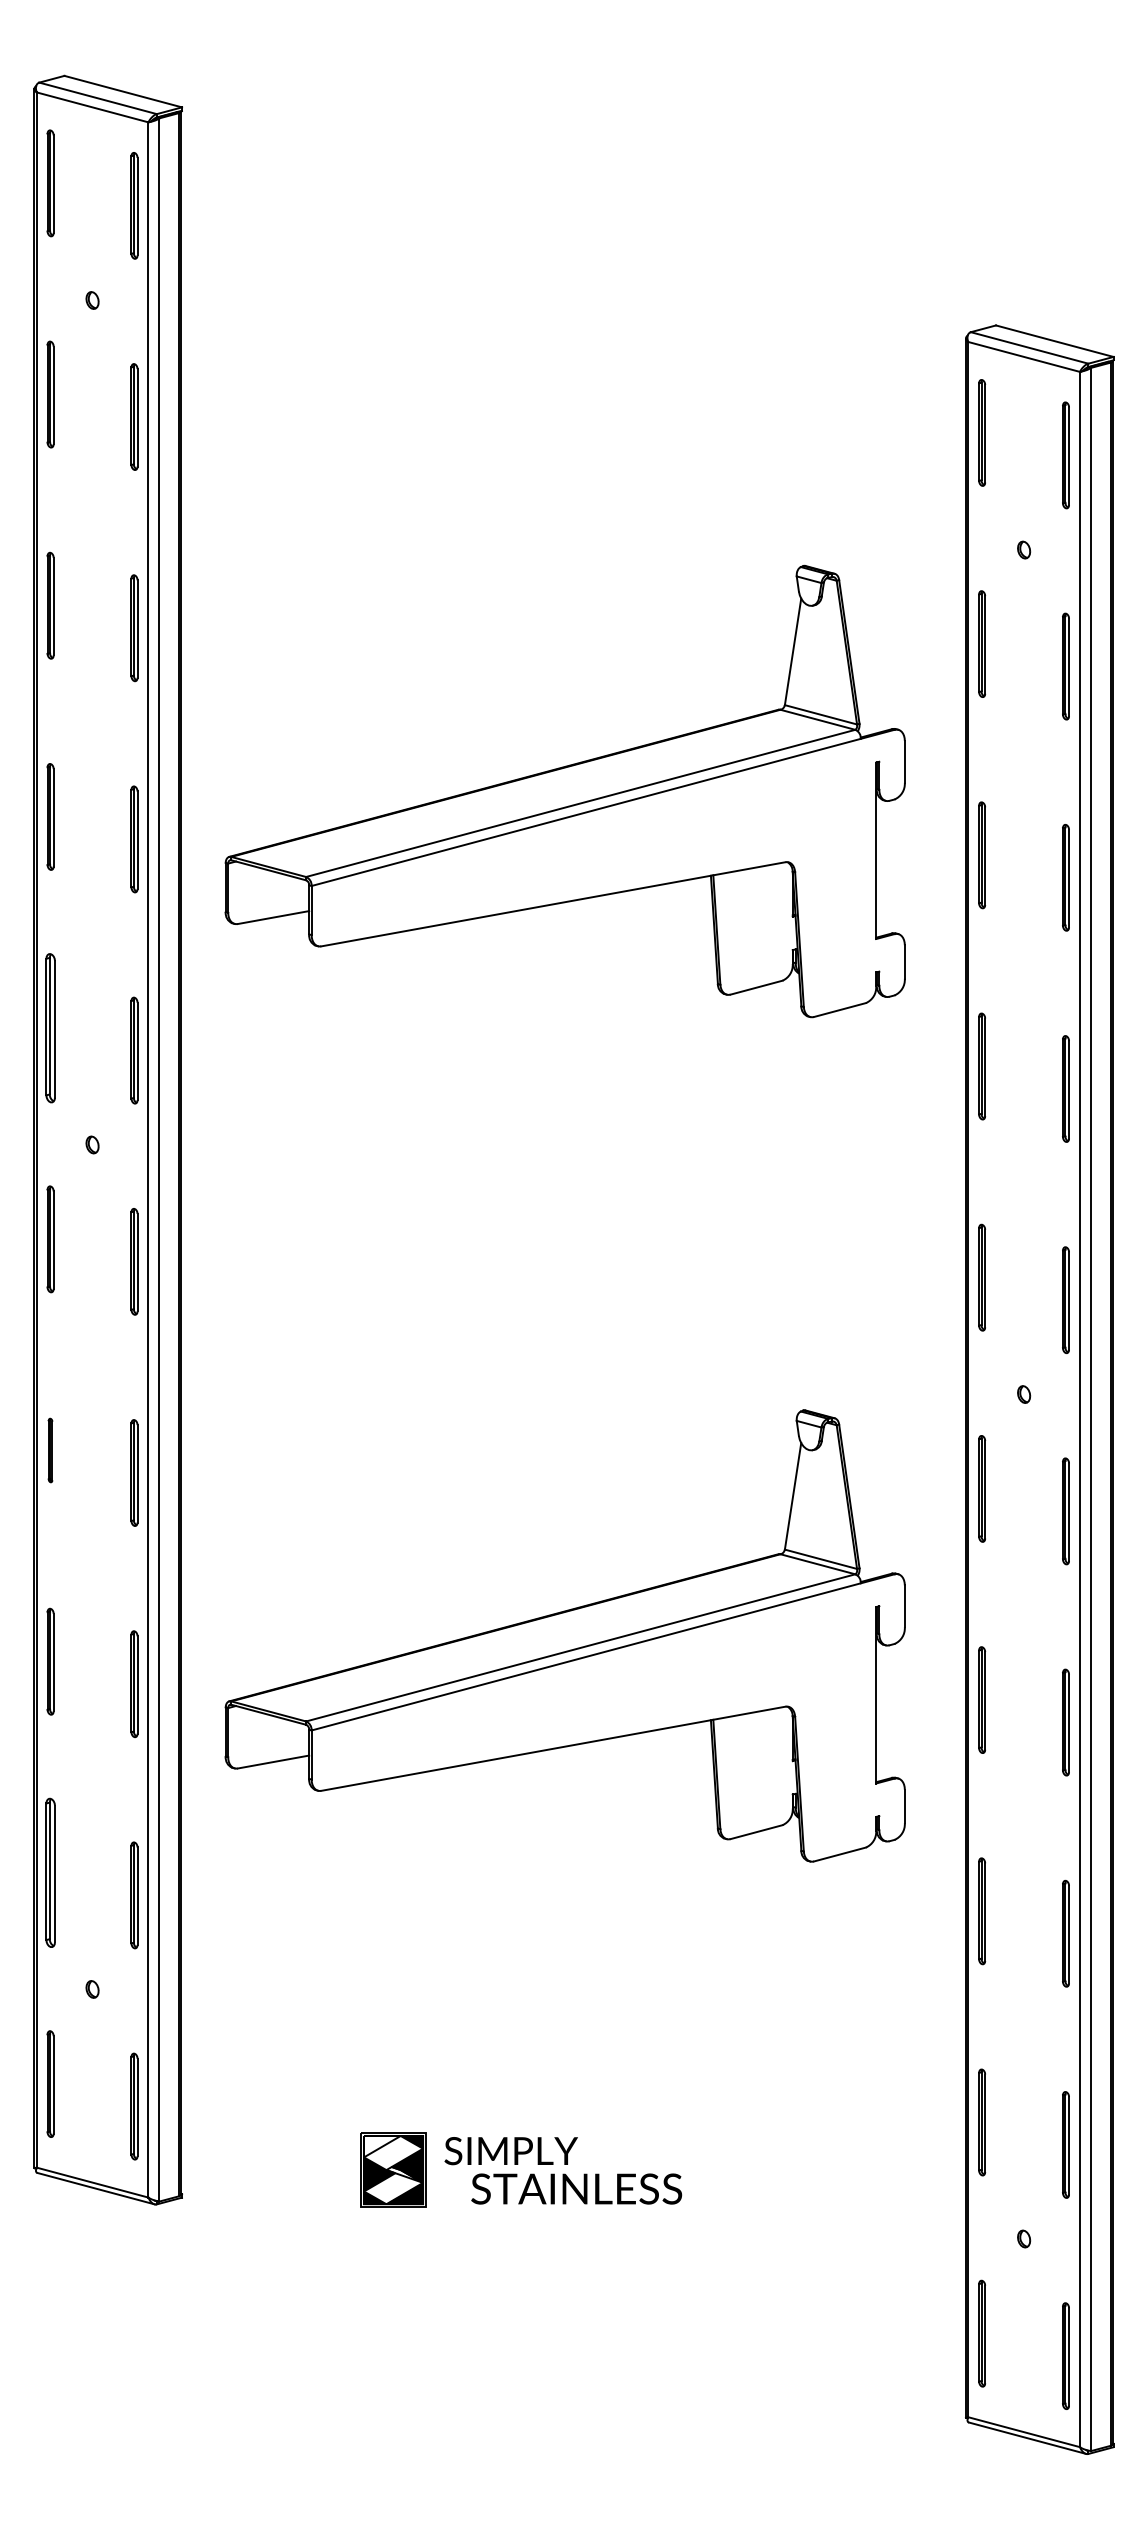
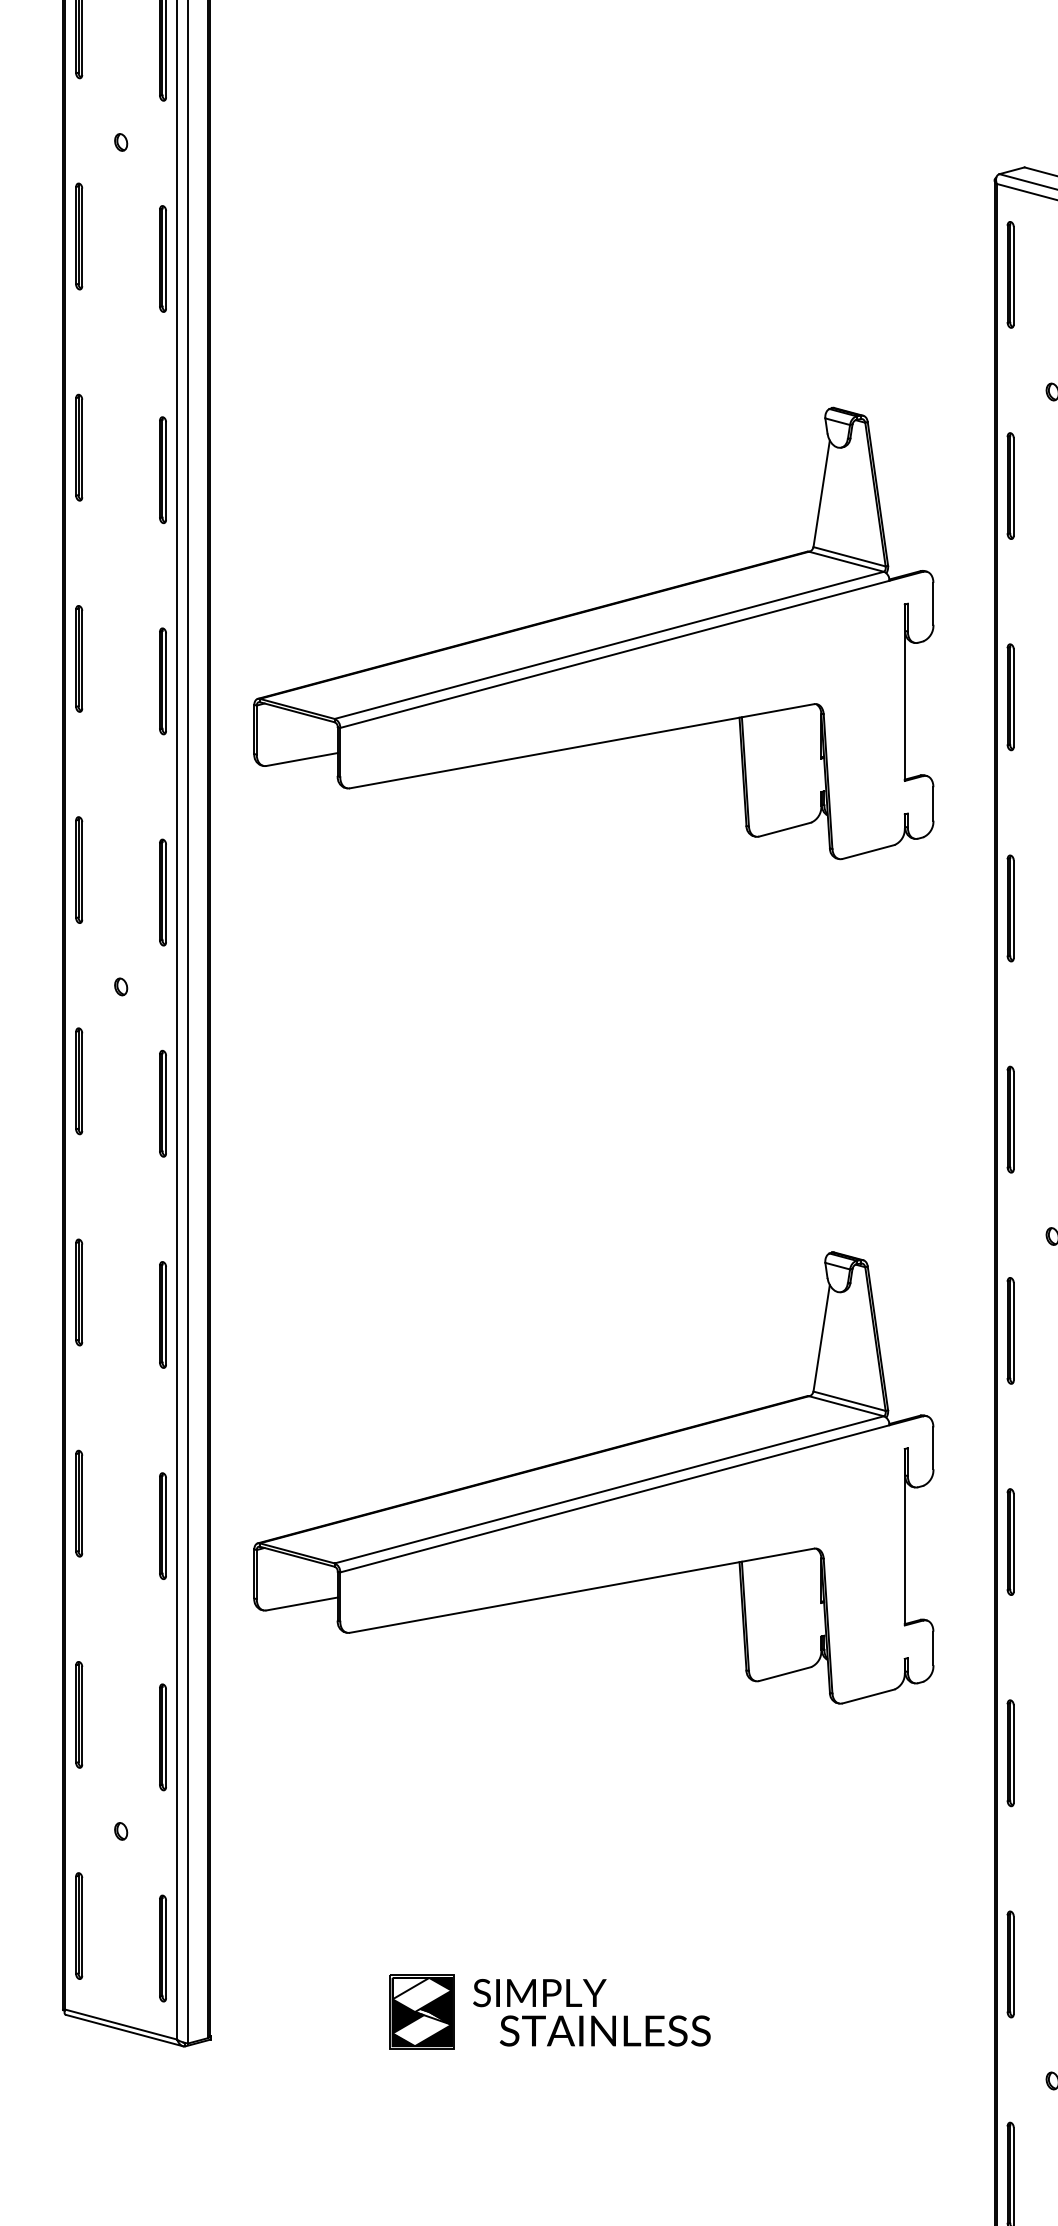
part: (50, 1027) -> (79, 869), size x0.71
part: (50, 1450) -> (79, 1292), size x1.67
part: (50, 1872) -> (79, 1714), size x0.71

